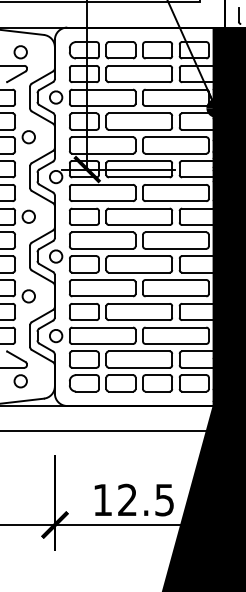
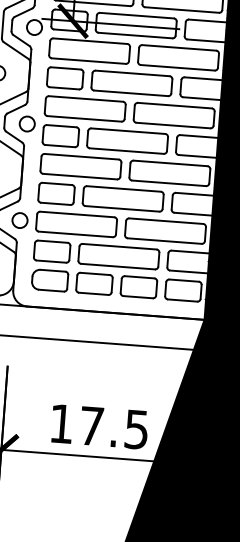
text: (127, 499) -> (91, 425), 12.5 -> 17.5

